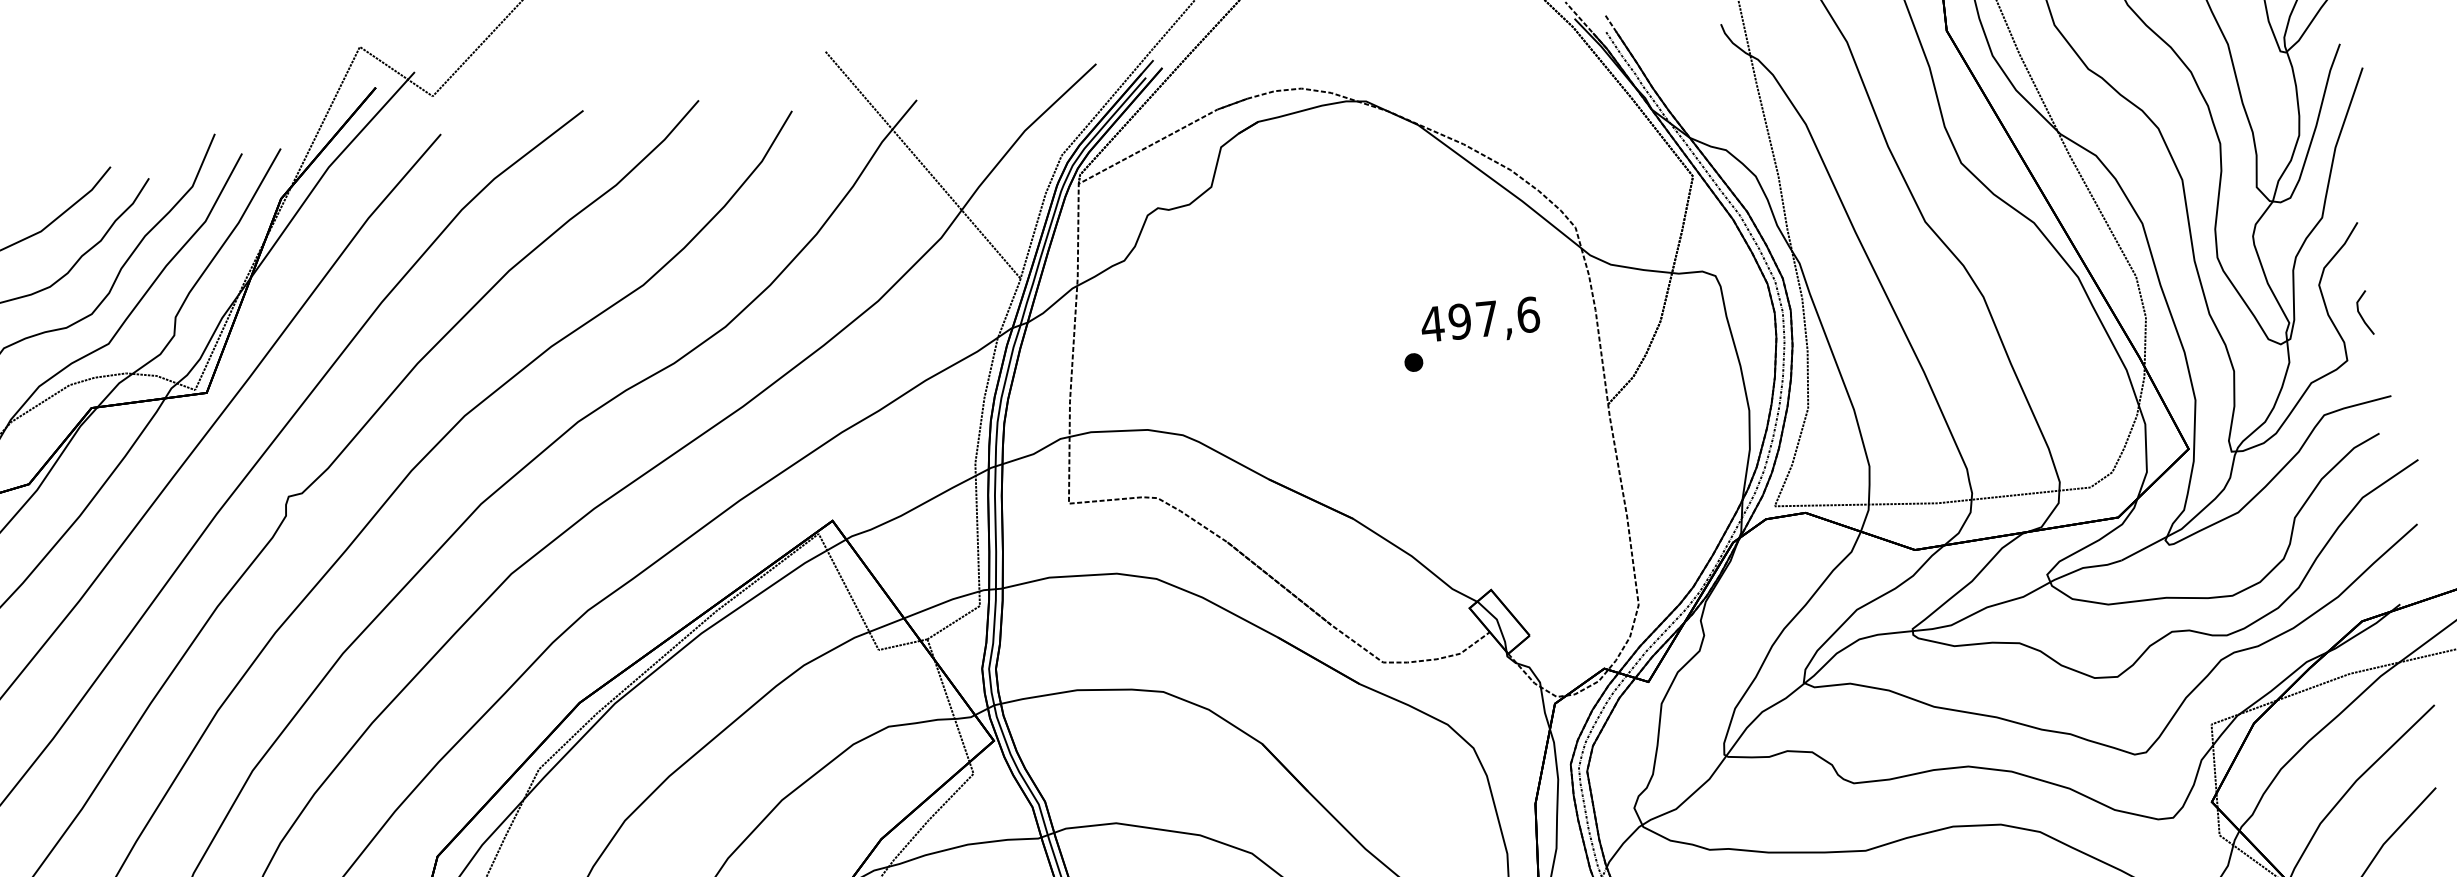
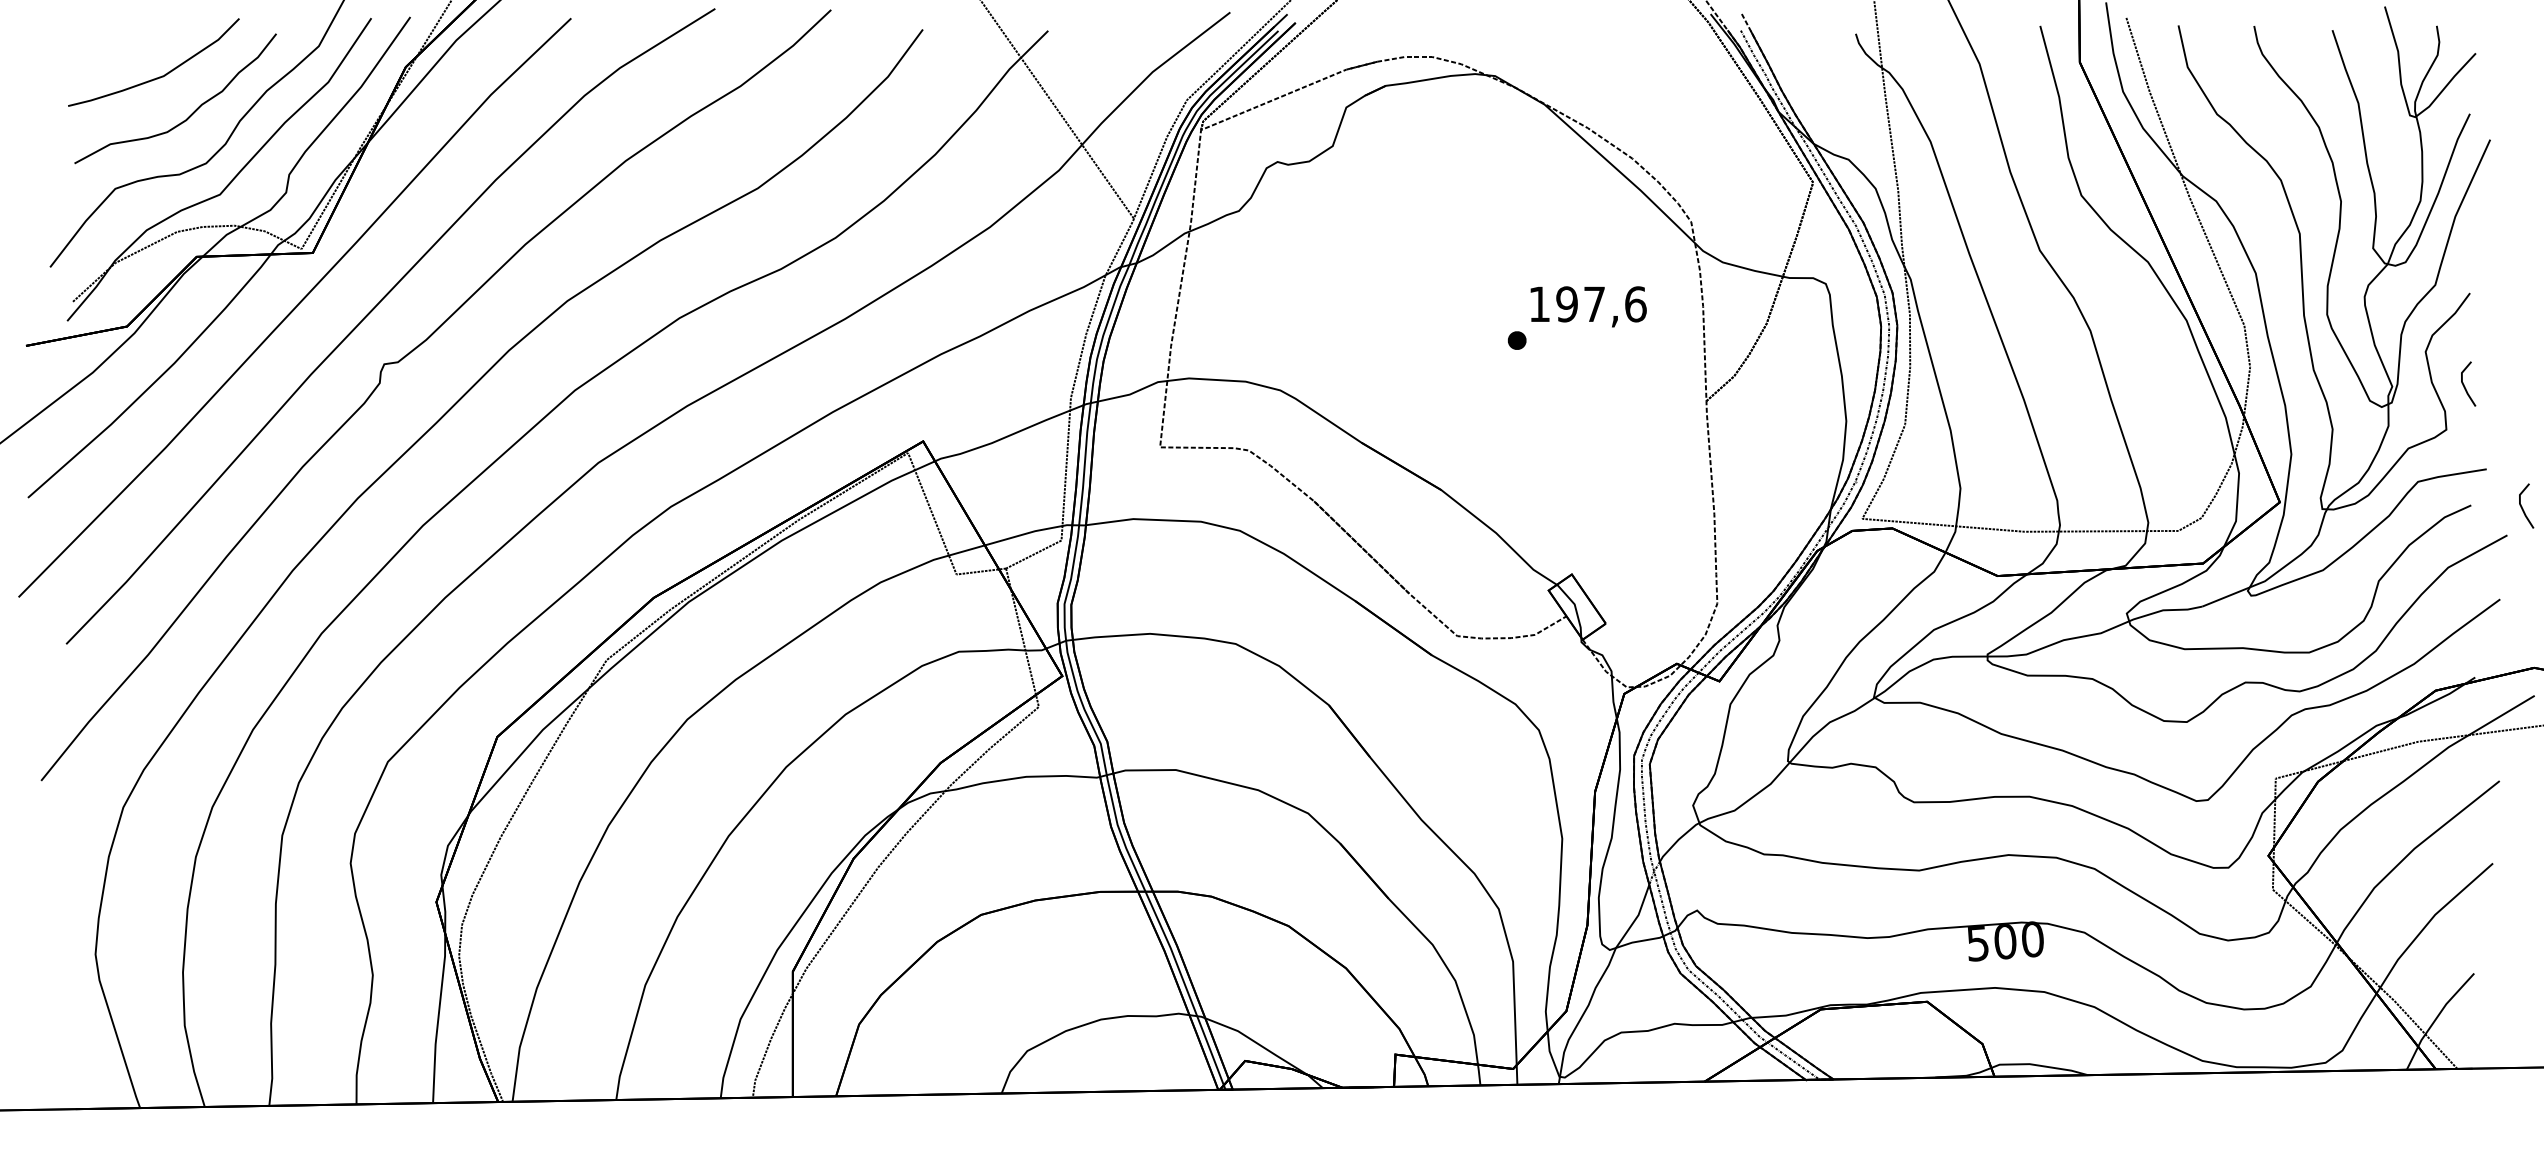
text: (1432, 323) -> (1539, 303), 497,6 -> 197,6
line: (2430, 429) -> (2522, 506), added

